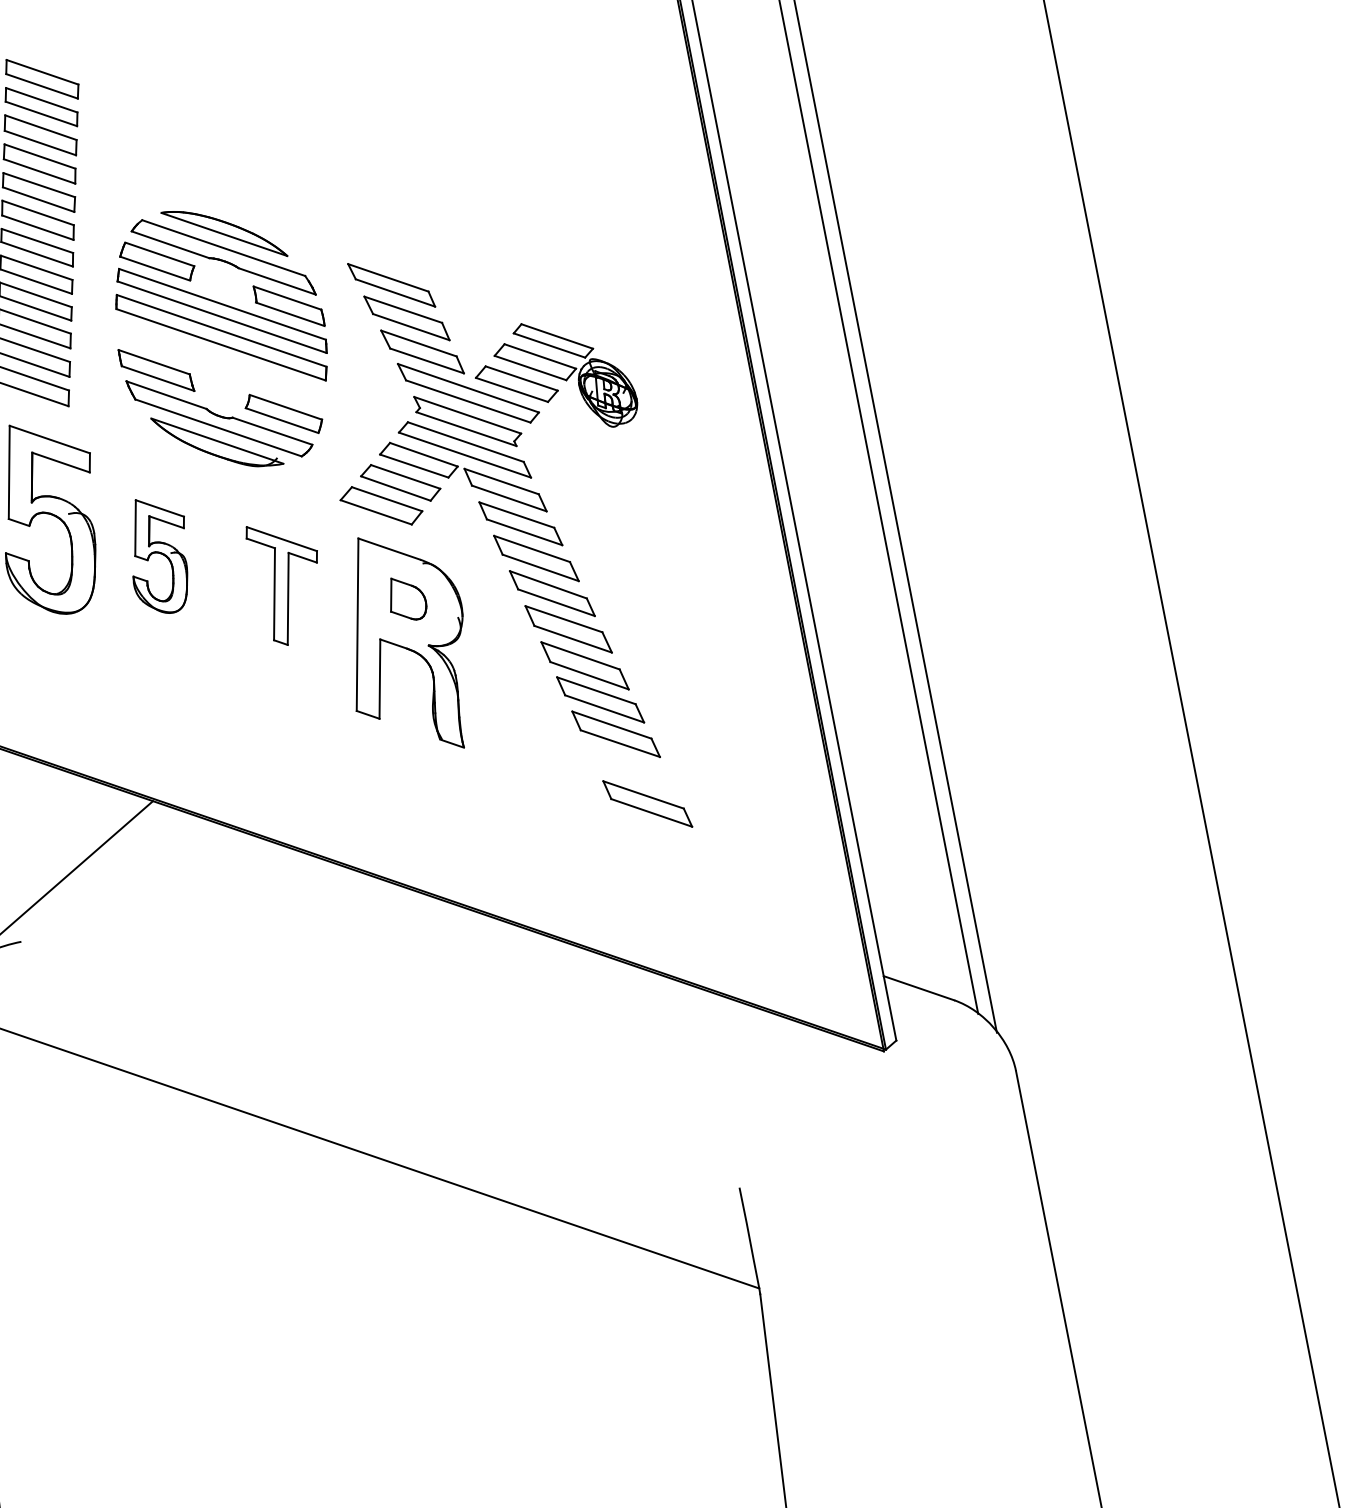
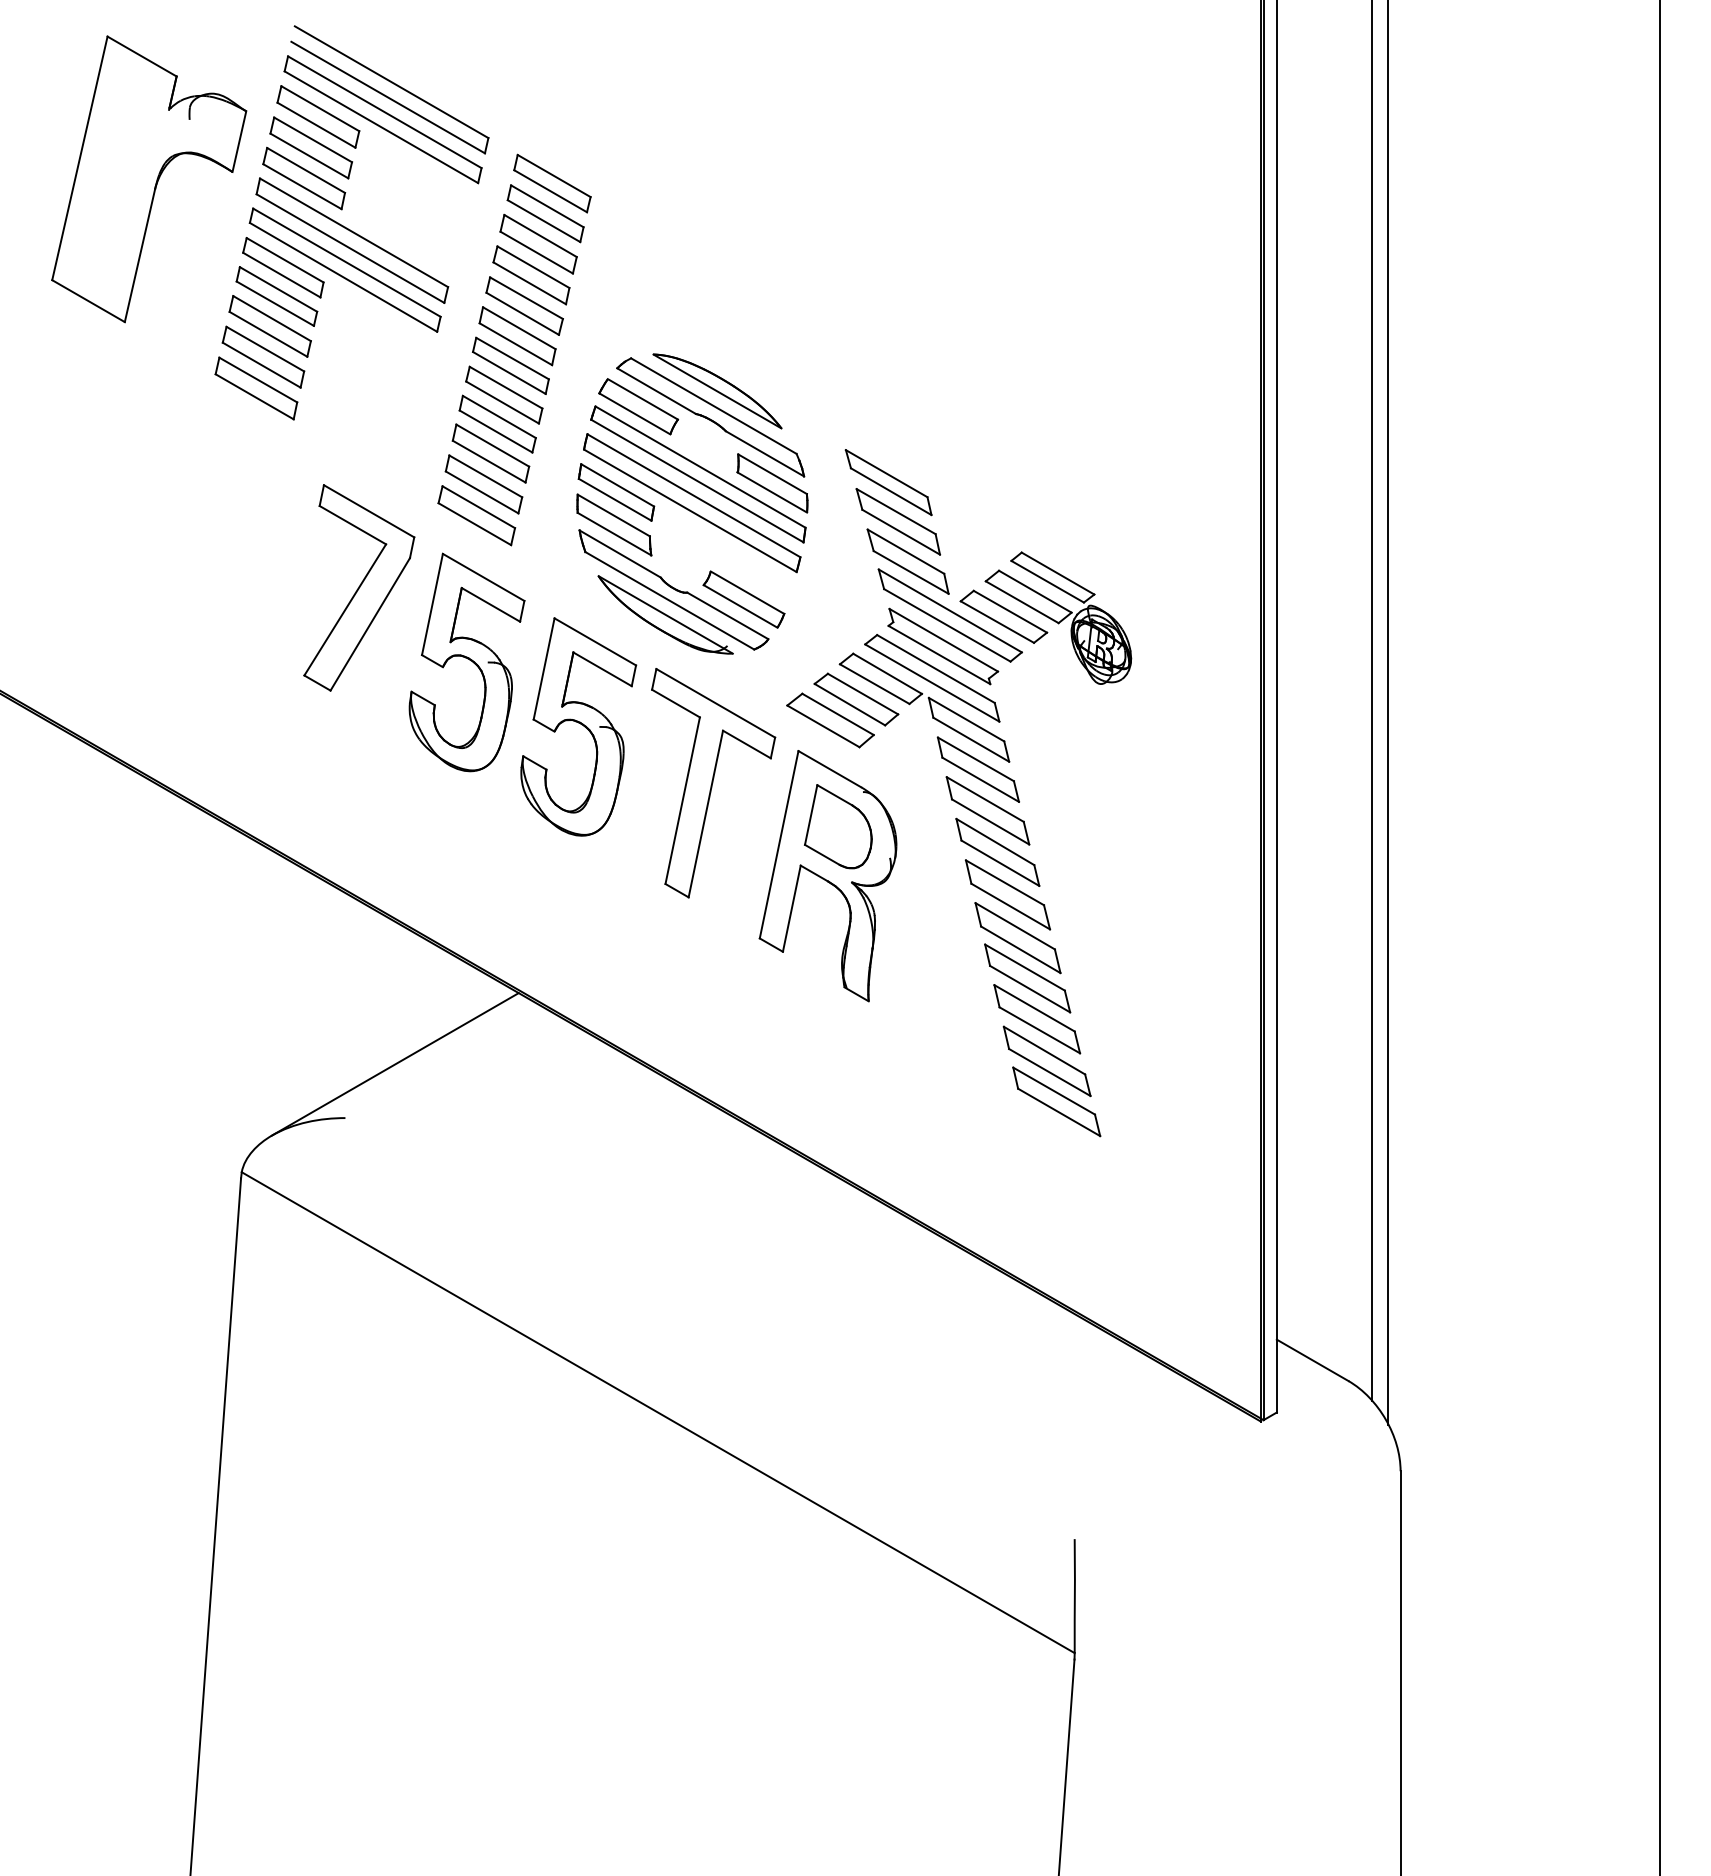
part: (152, 341) -> (616, 492), added
part: (159, 554) -> (578, 726), size x1.67
part: (288, 581) -> (713, 783), size x1.67
part: (406, 598) -> (838, 826), size x1.67
part: (631, 770) -> (1046, 1061), added

